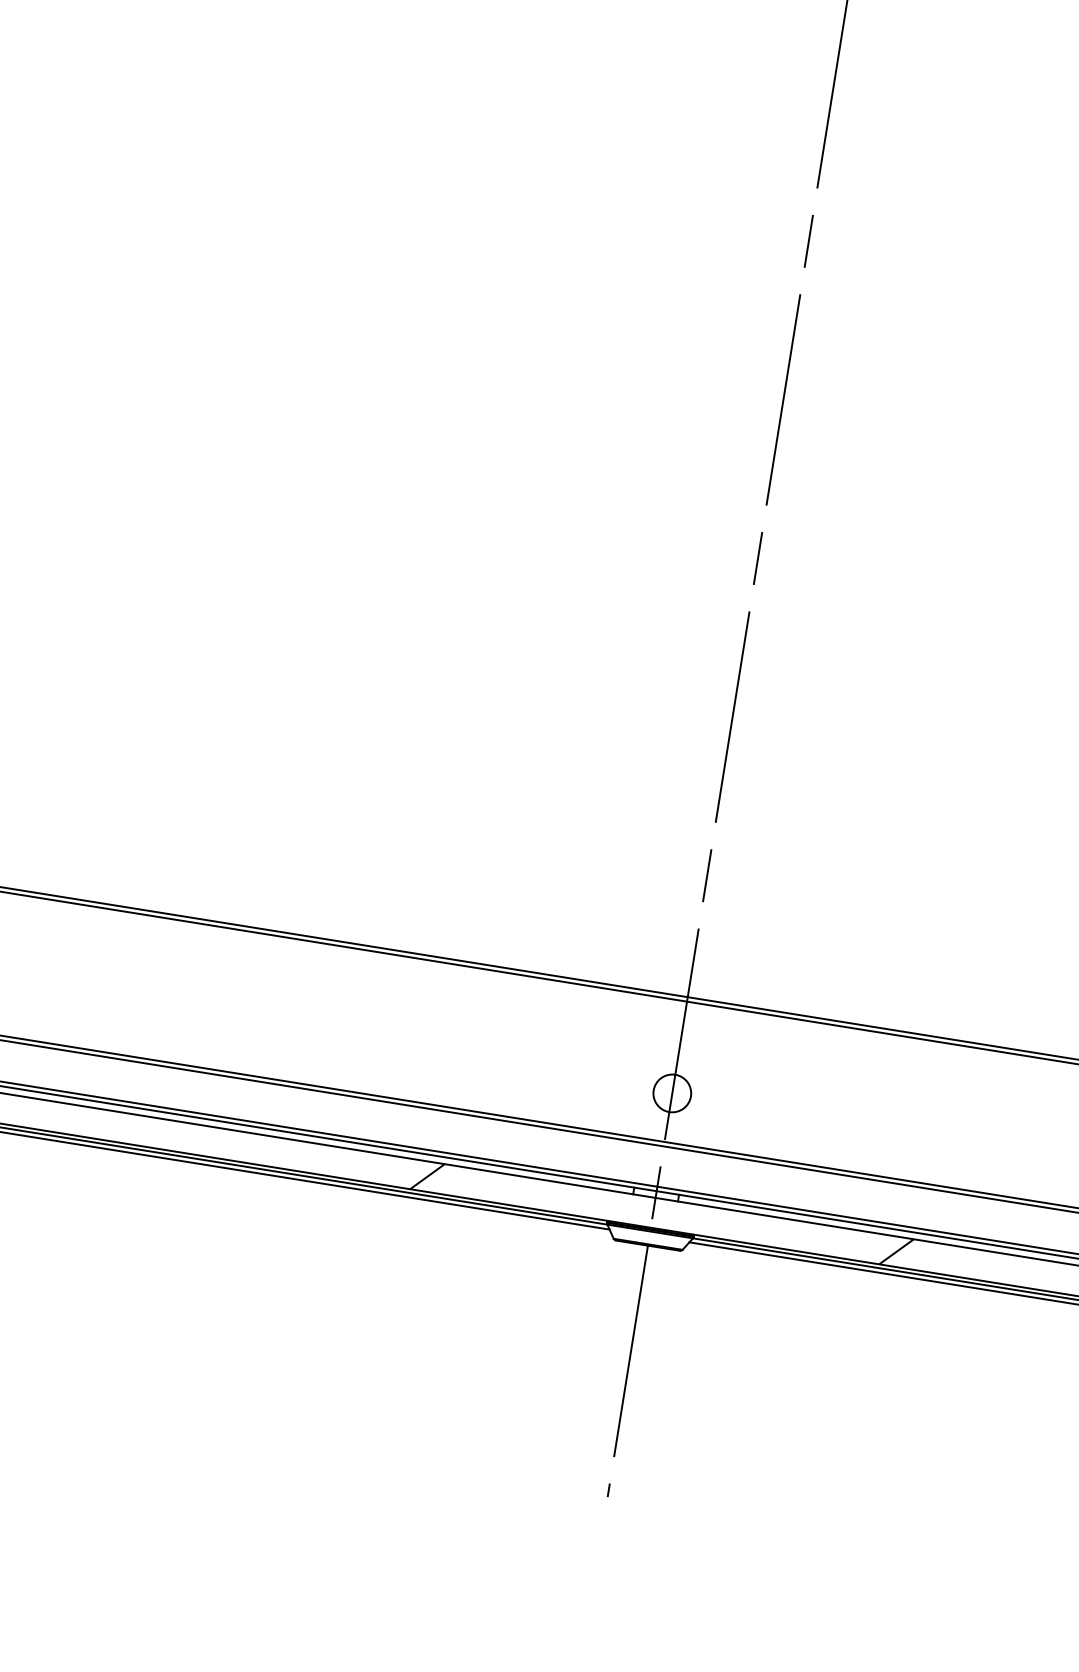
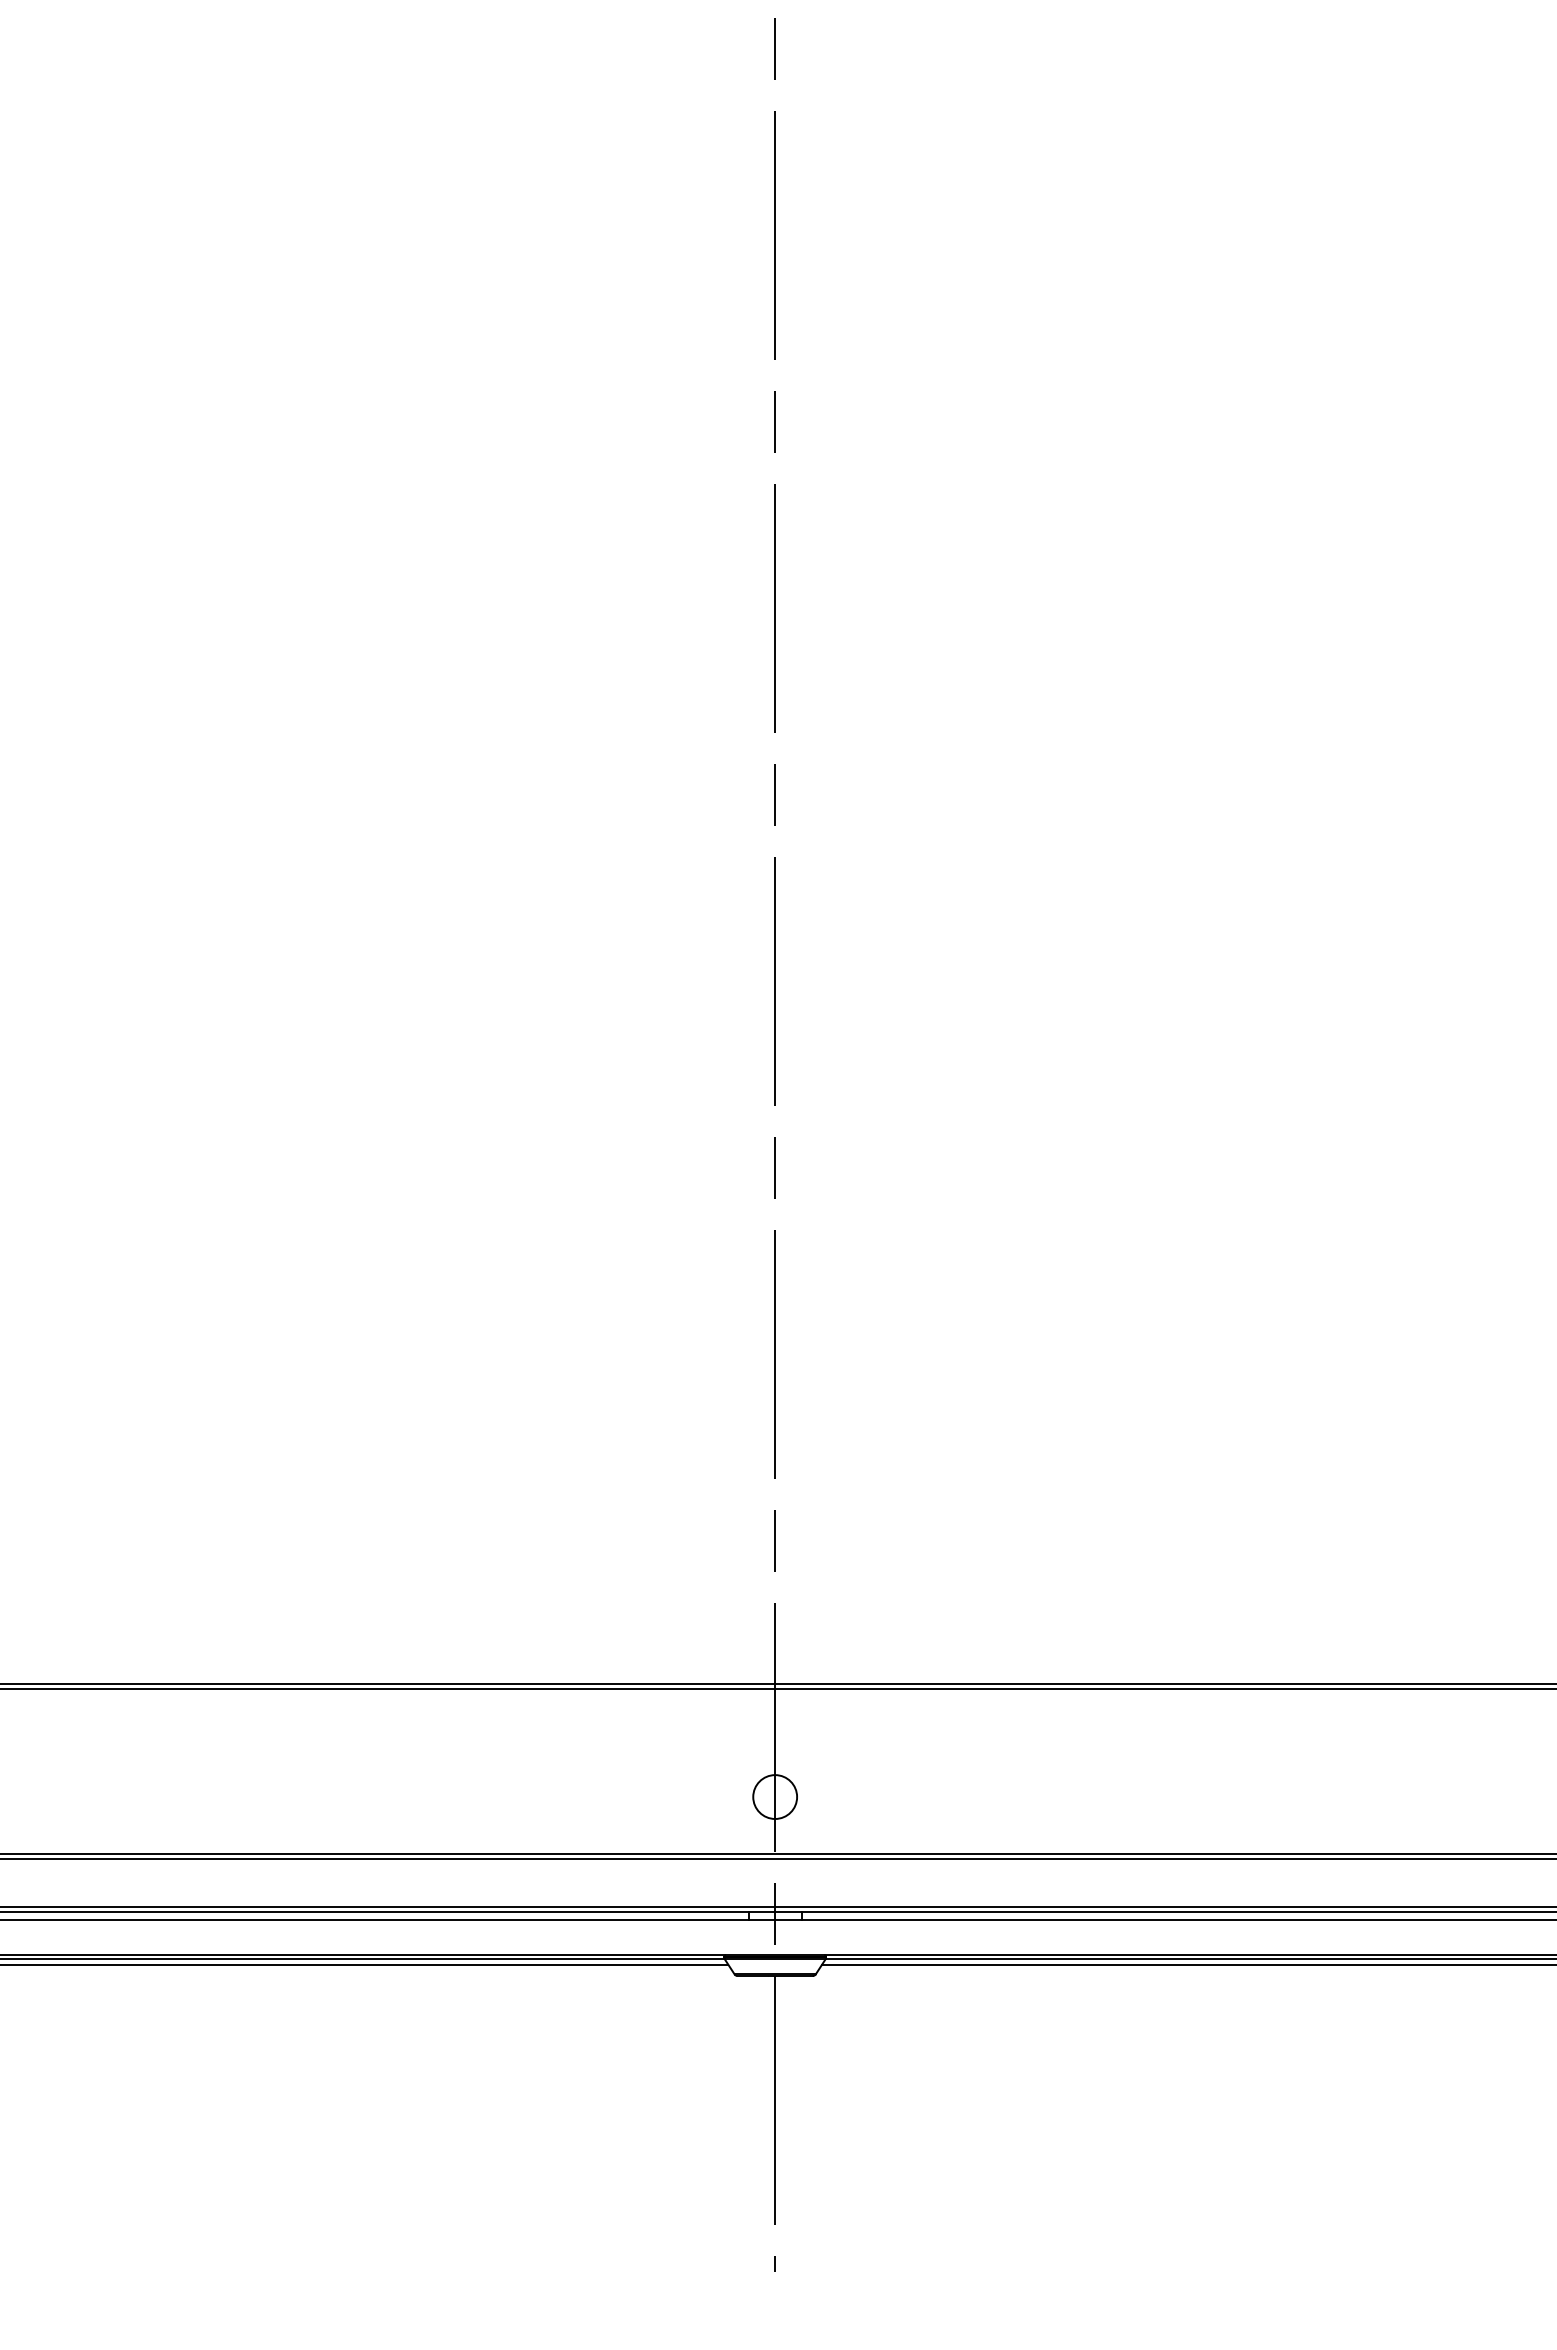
hatch: (661, 1214) -> (785, 1937), removed

